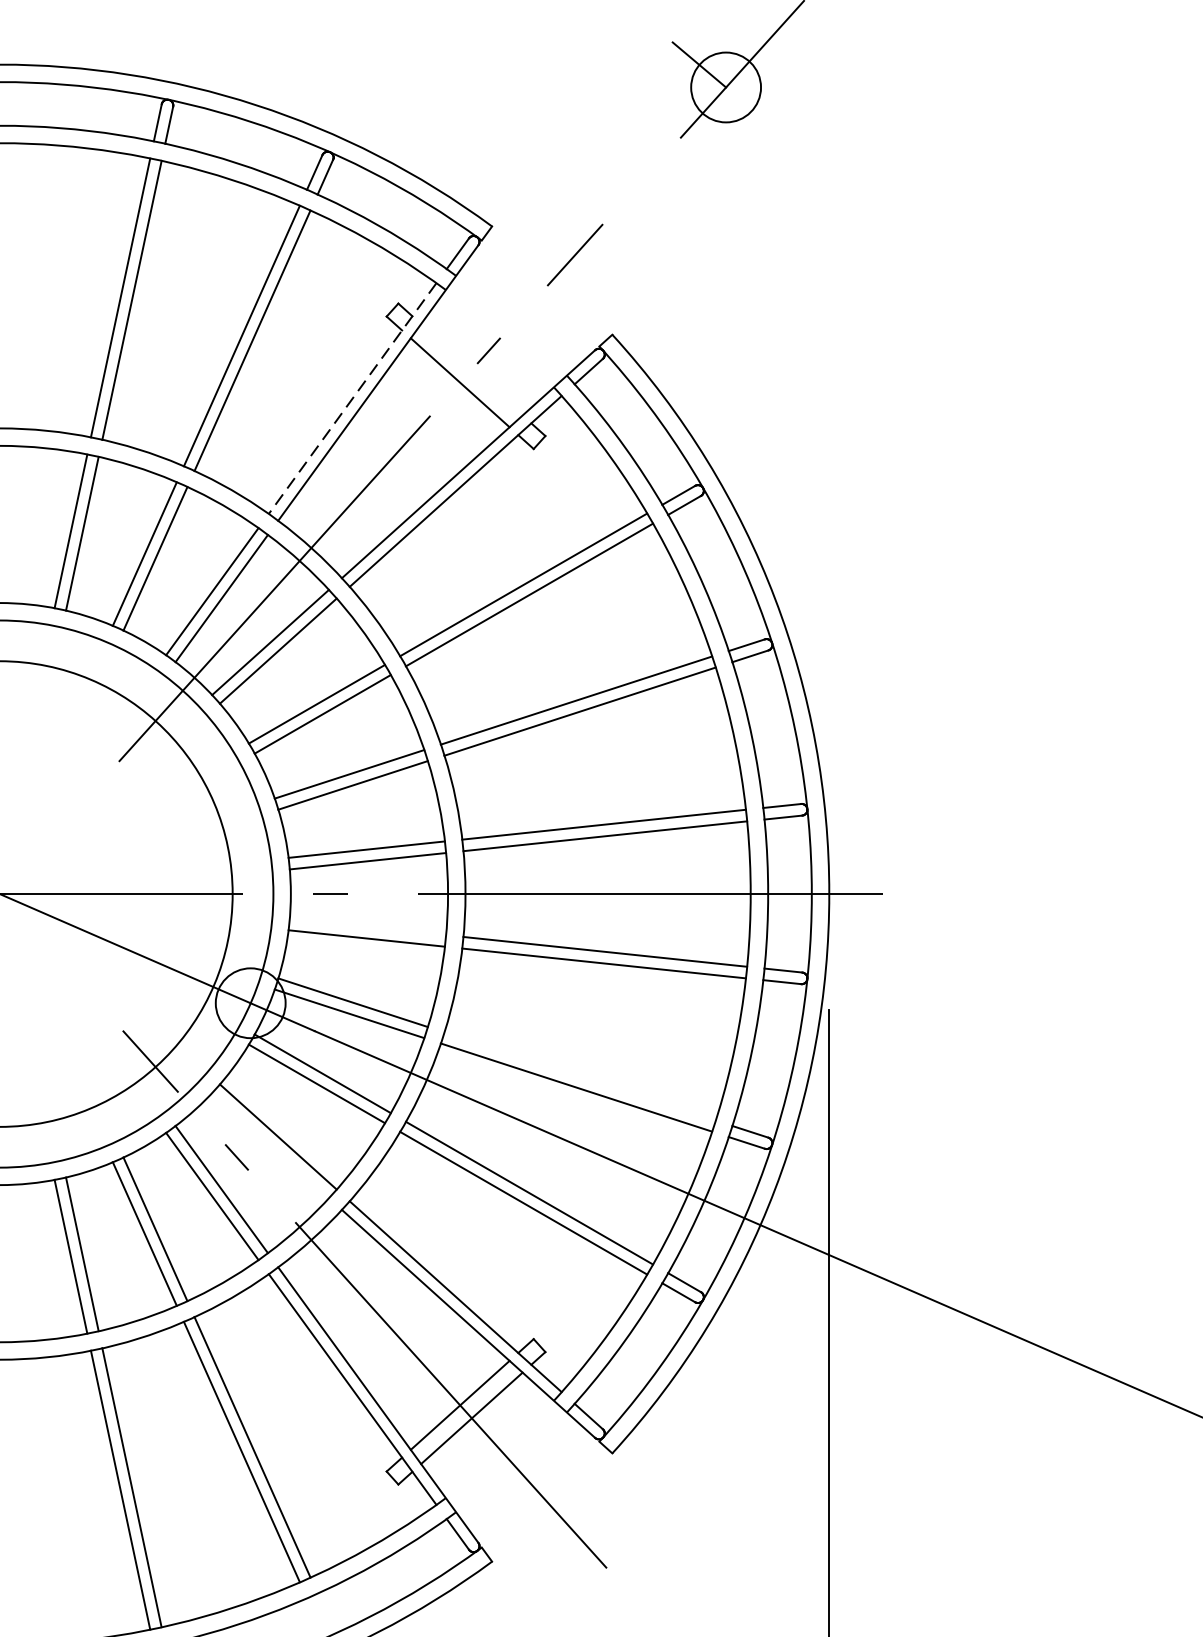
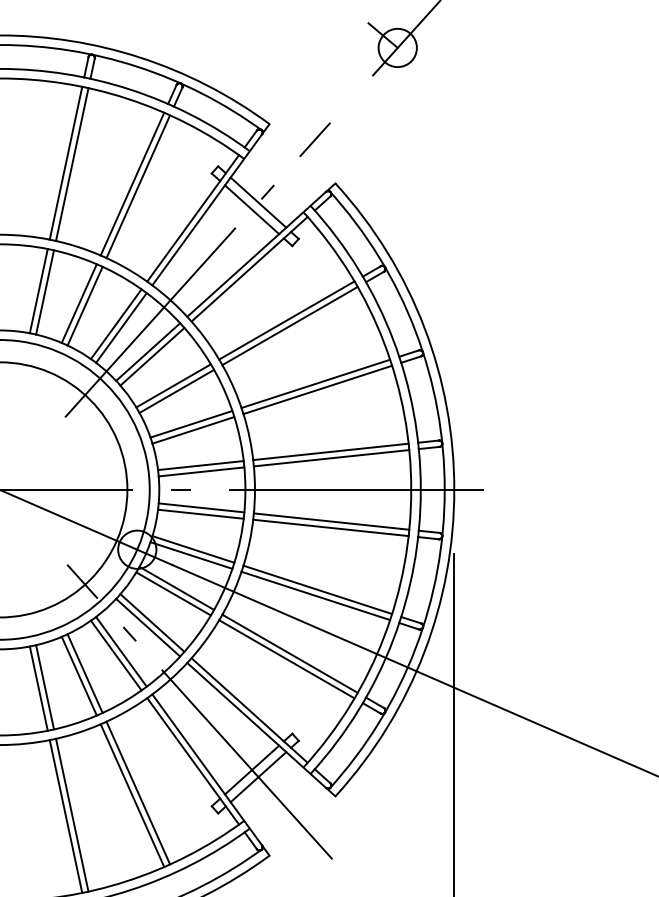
line: (471, 369) -> (258, 202), added
line: (351, 398) -> (192, 218), dashed -> solid
line: (367, 926) -> (201, 507), added
line: (579, 1075) -> (317, 589), added
line: (271, 1145) -> (148, 627), added

